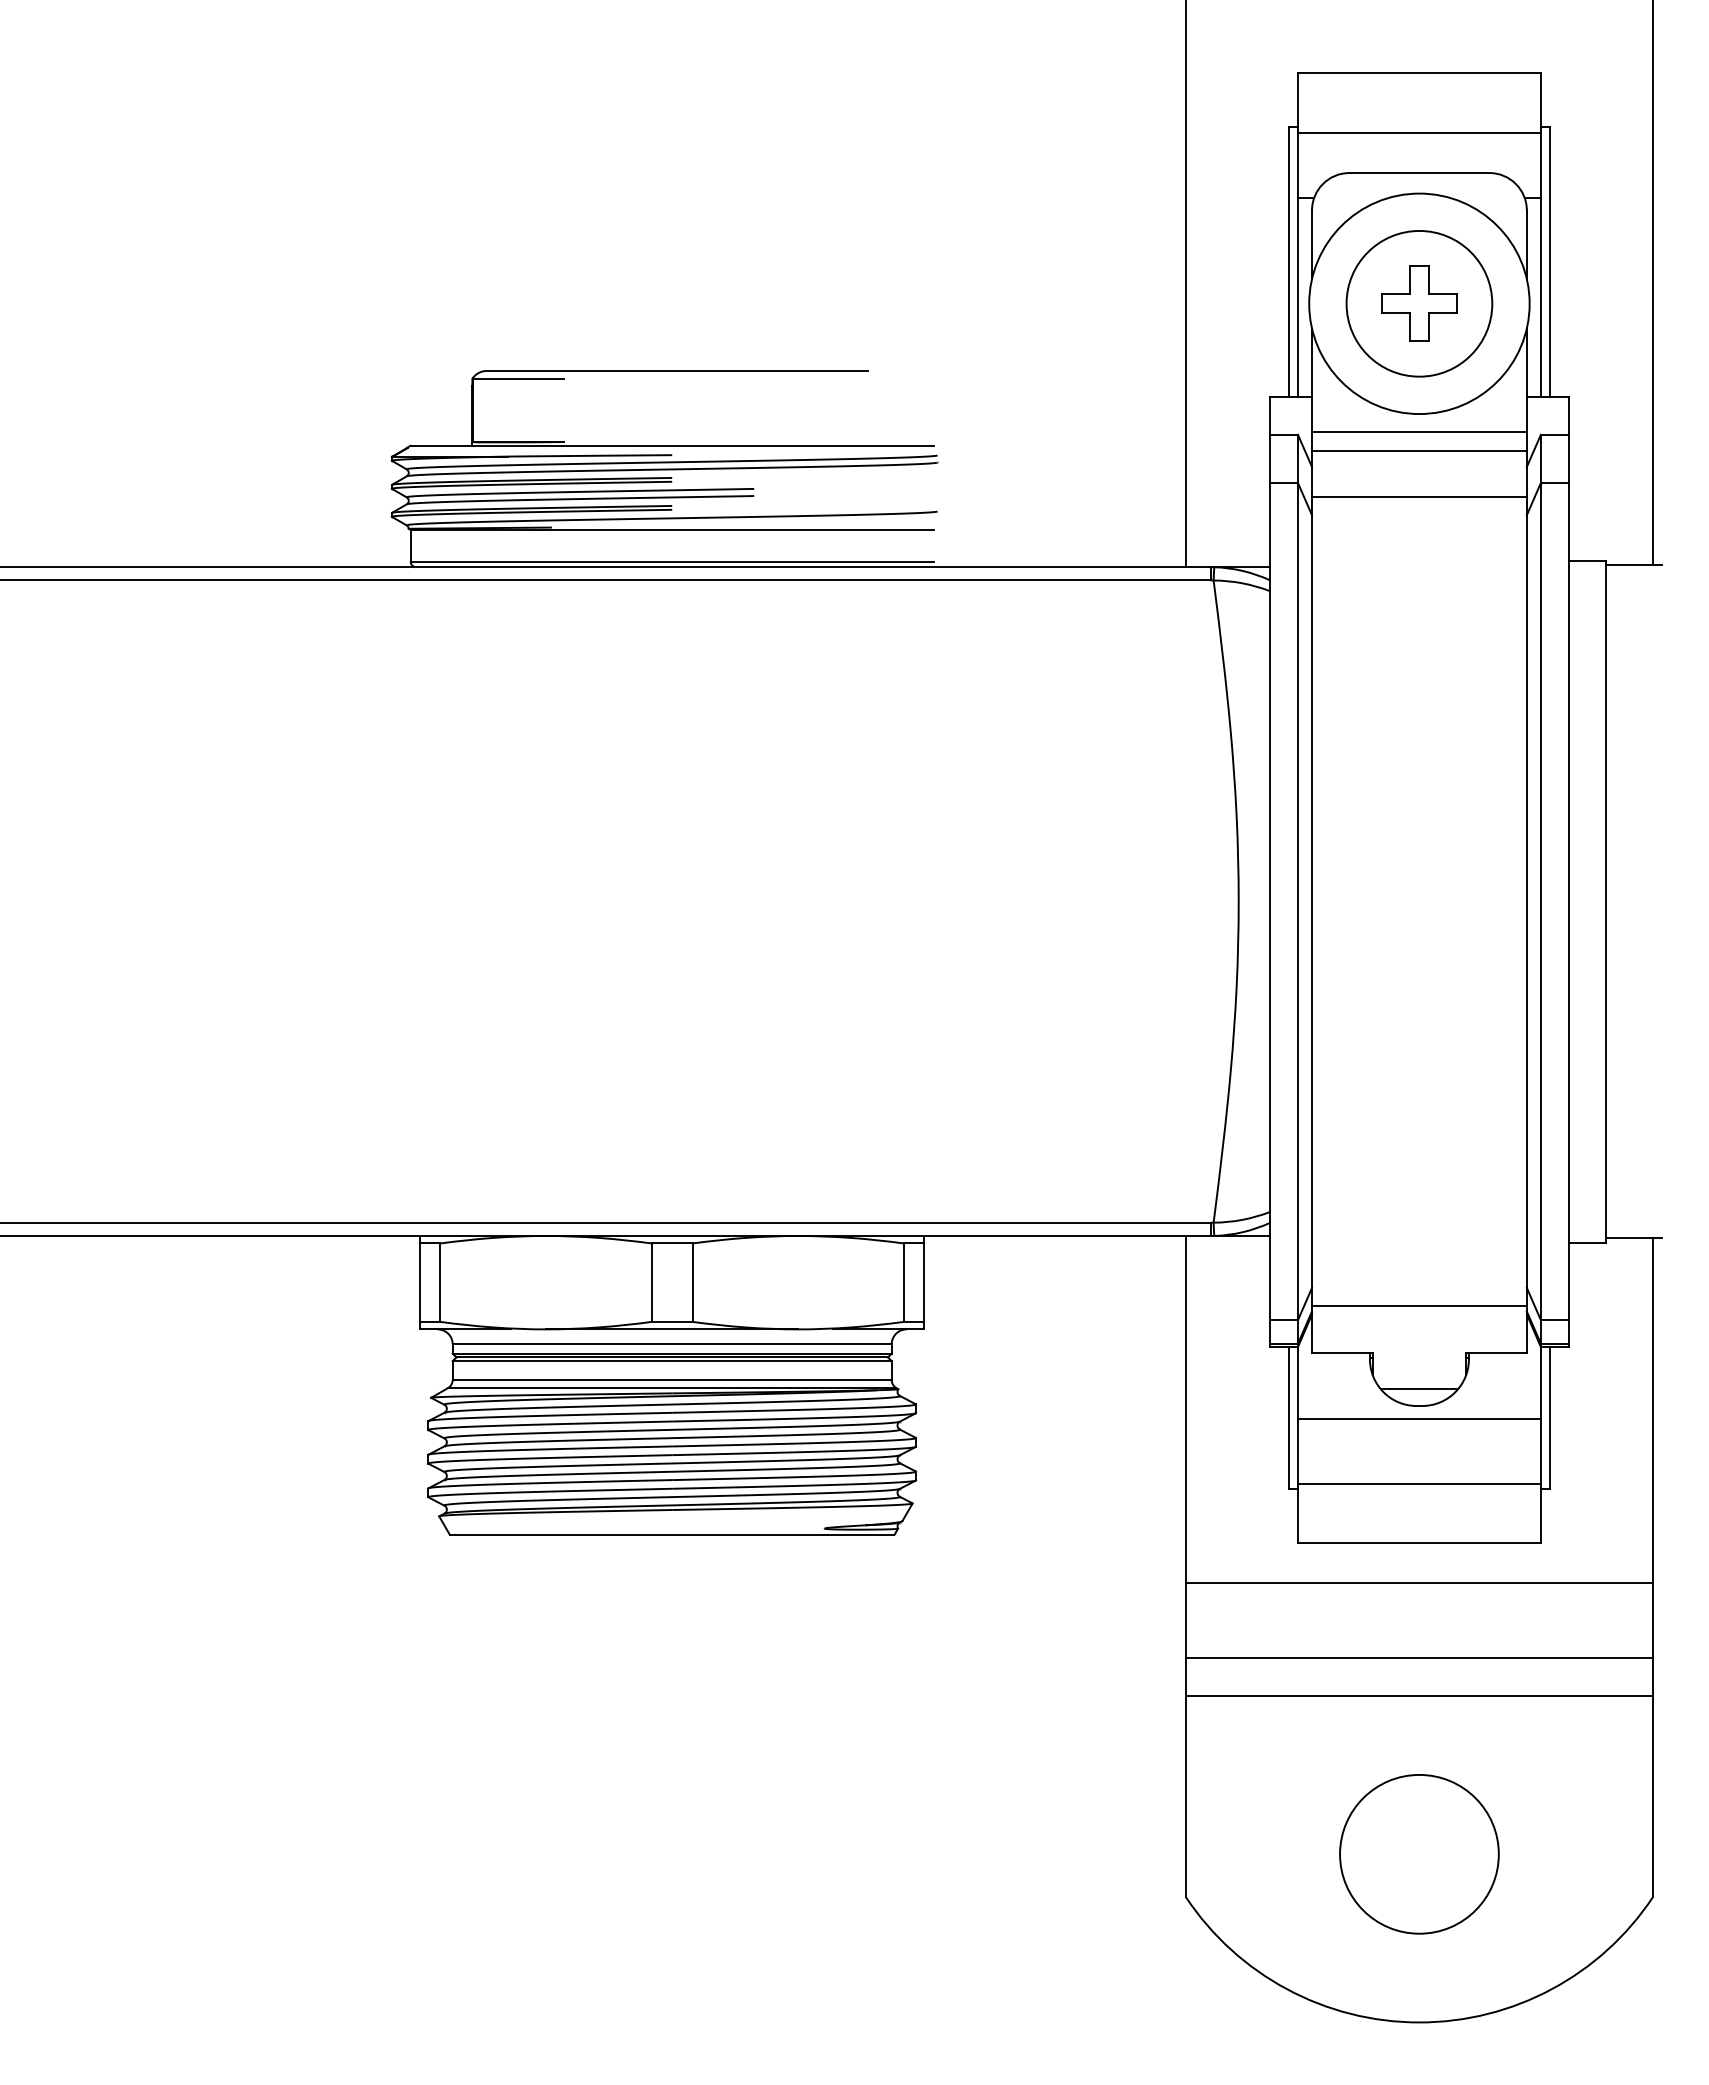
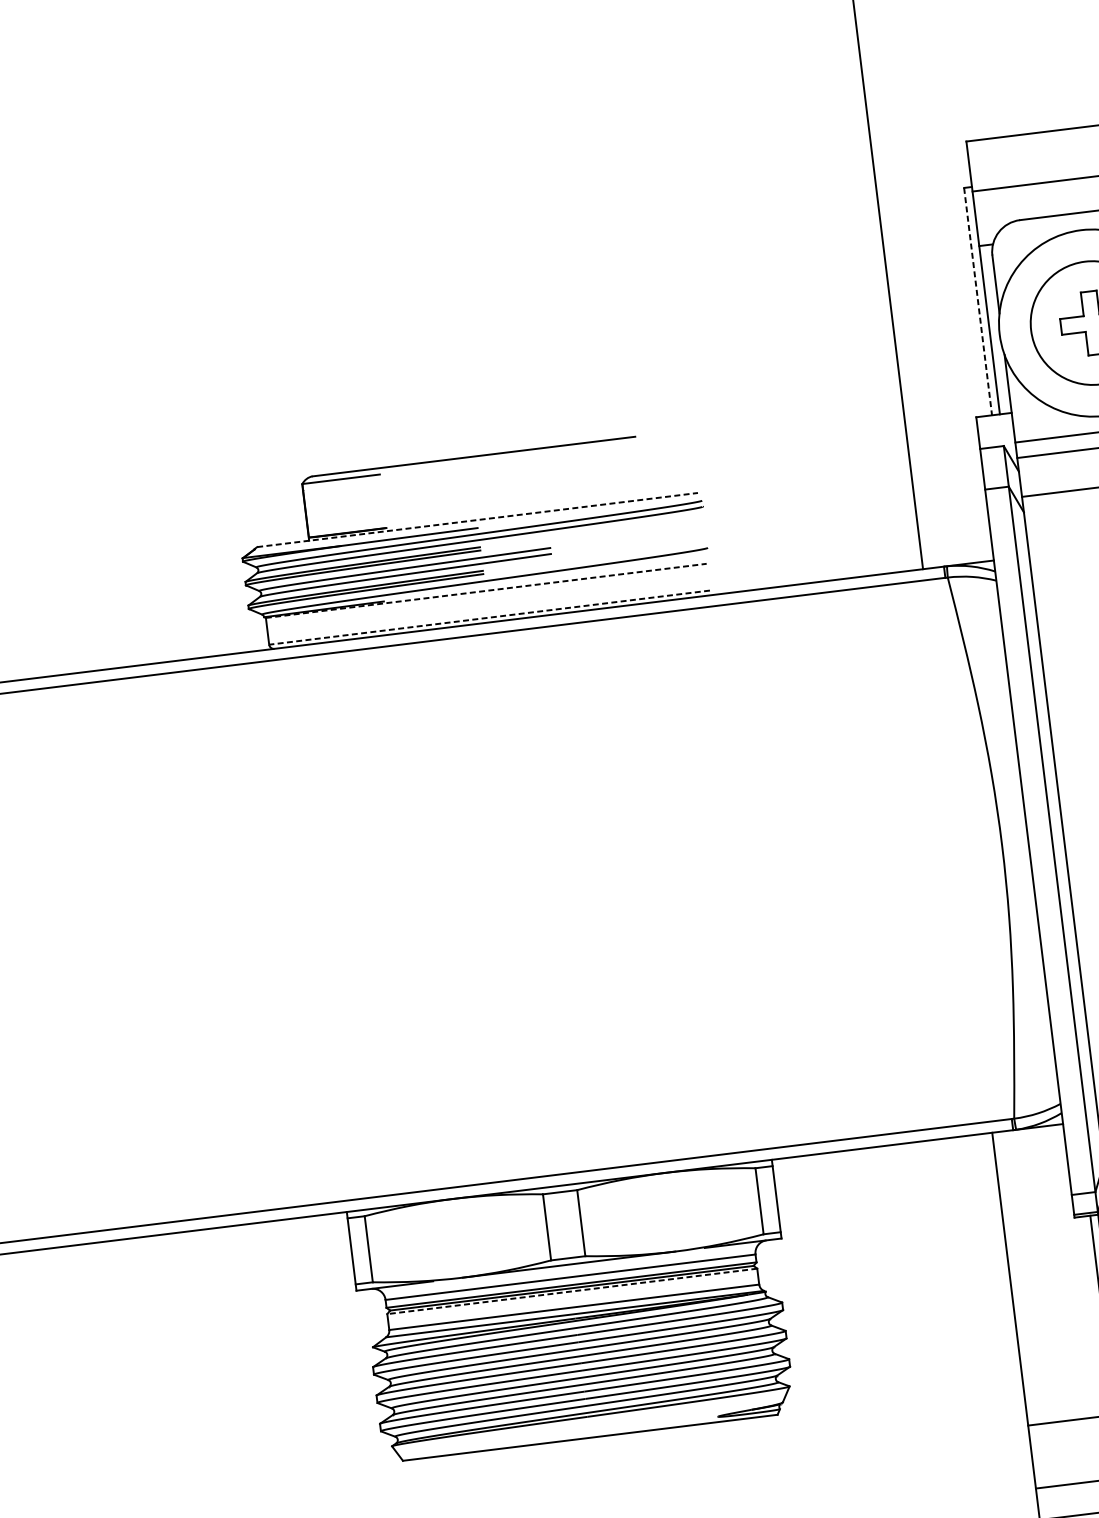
line: (1288, 262) -> (977, 301), solid -> dashed
line: (672, 445) -> (477, 519), solid -> dashed
line: (672, 529) -> (486, 590), solid -> dashed
line: (672, 561) -> (489, 617), solid -> dashed
line: (671, 1361) -> (571, 1291), solid -> dashed

